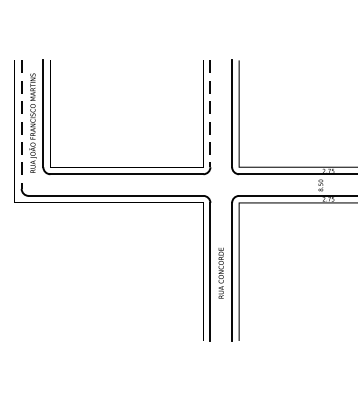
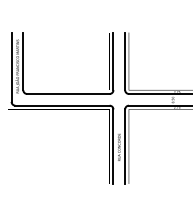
line: (210, 114) -> (113, 61), dashed -> solid
line: (21, 125) -> (11, 67), dashed -> solid

